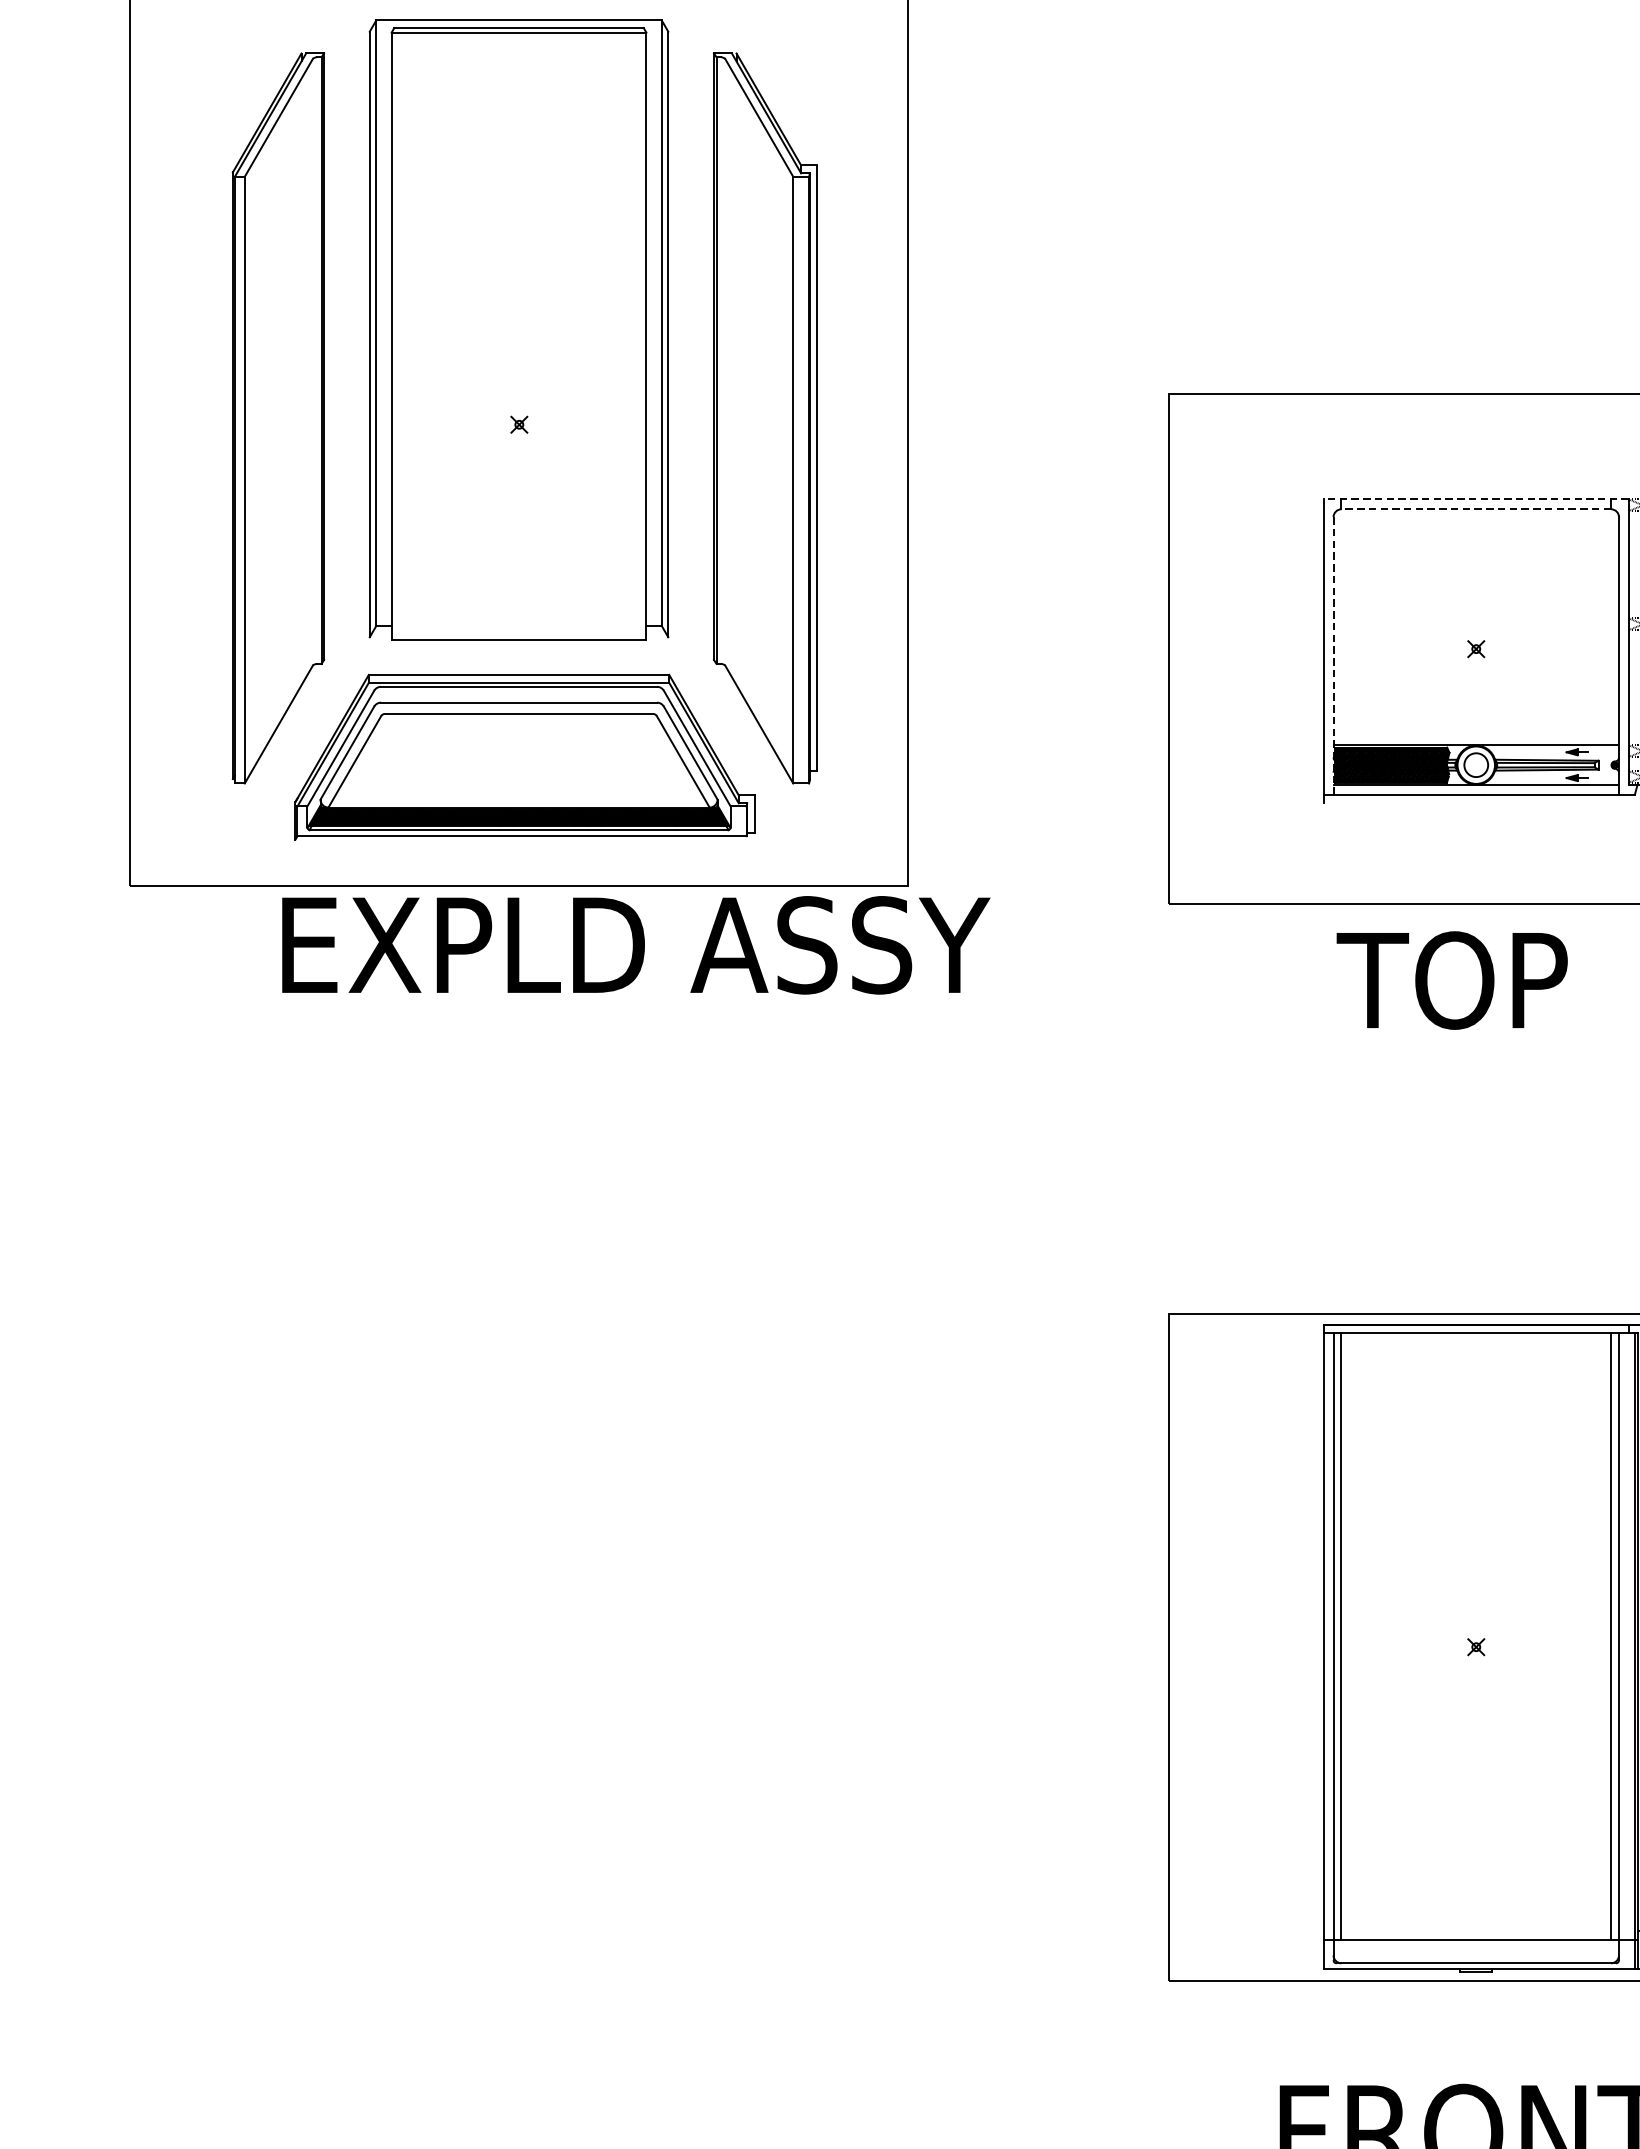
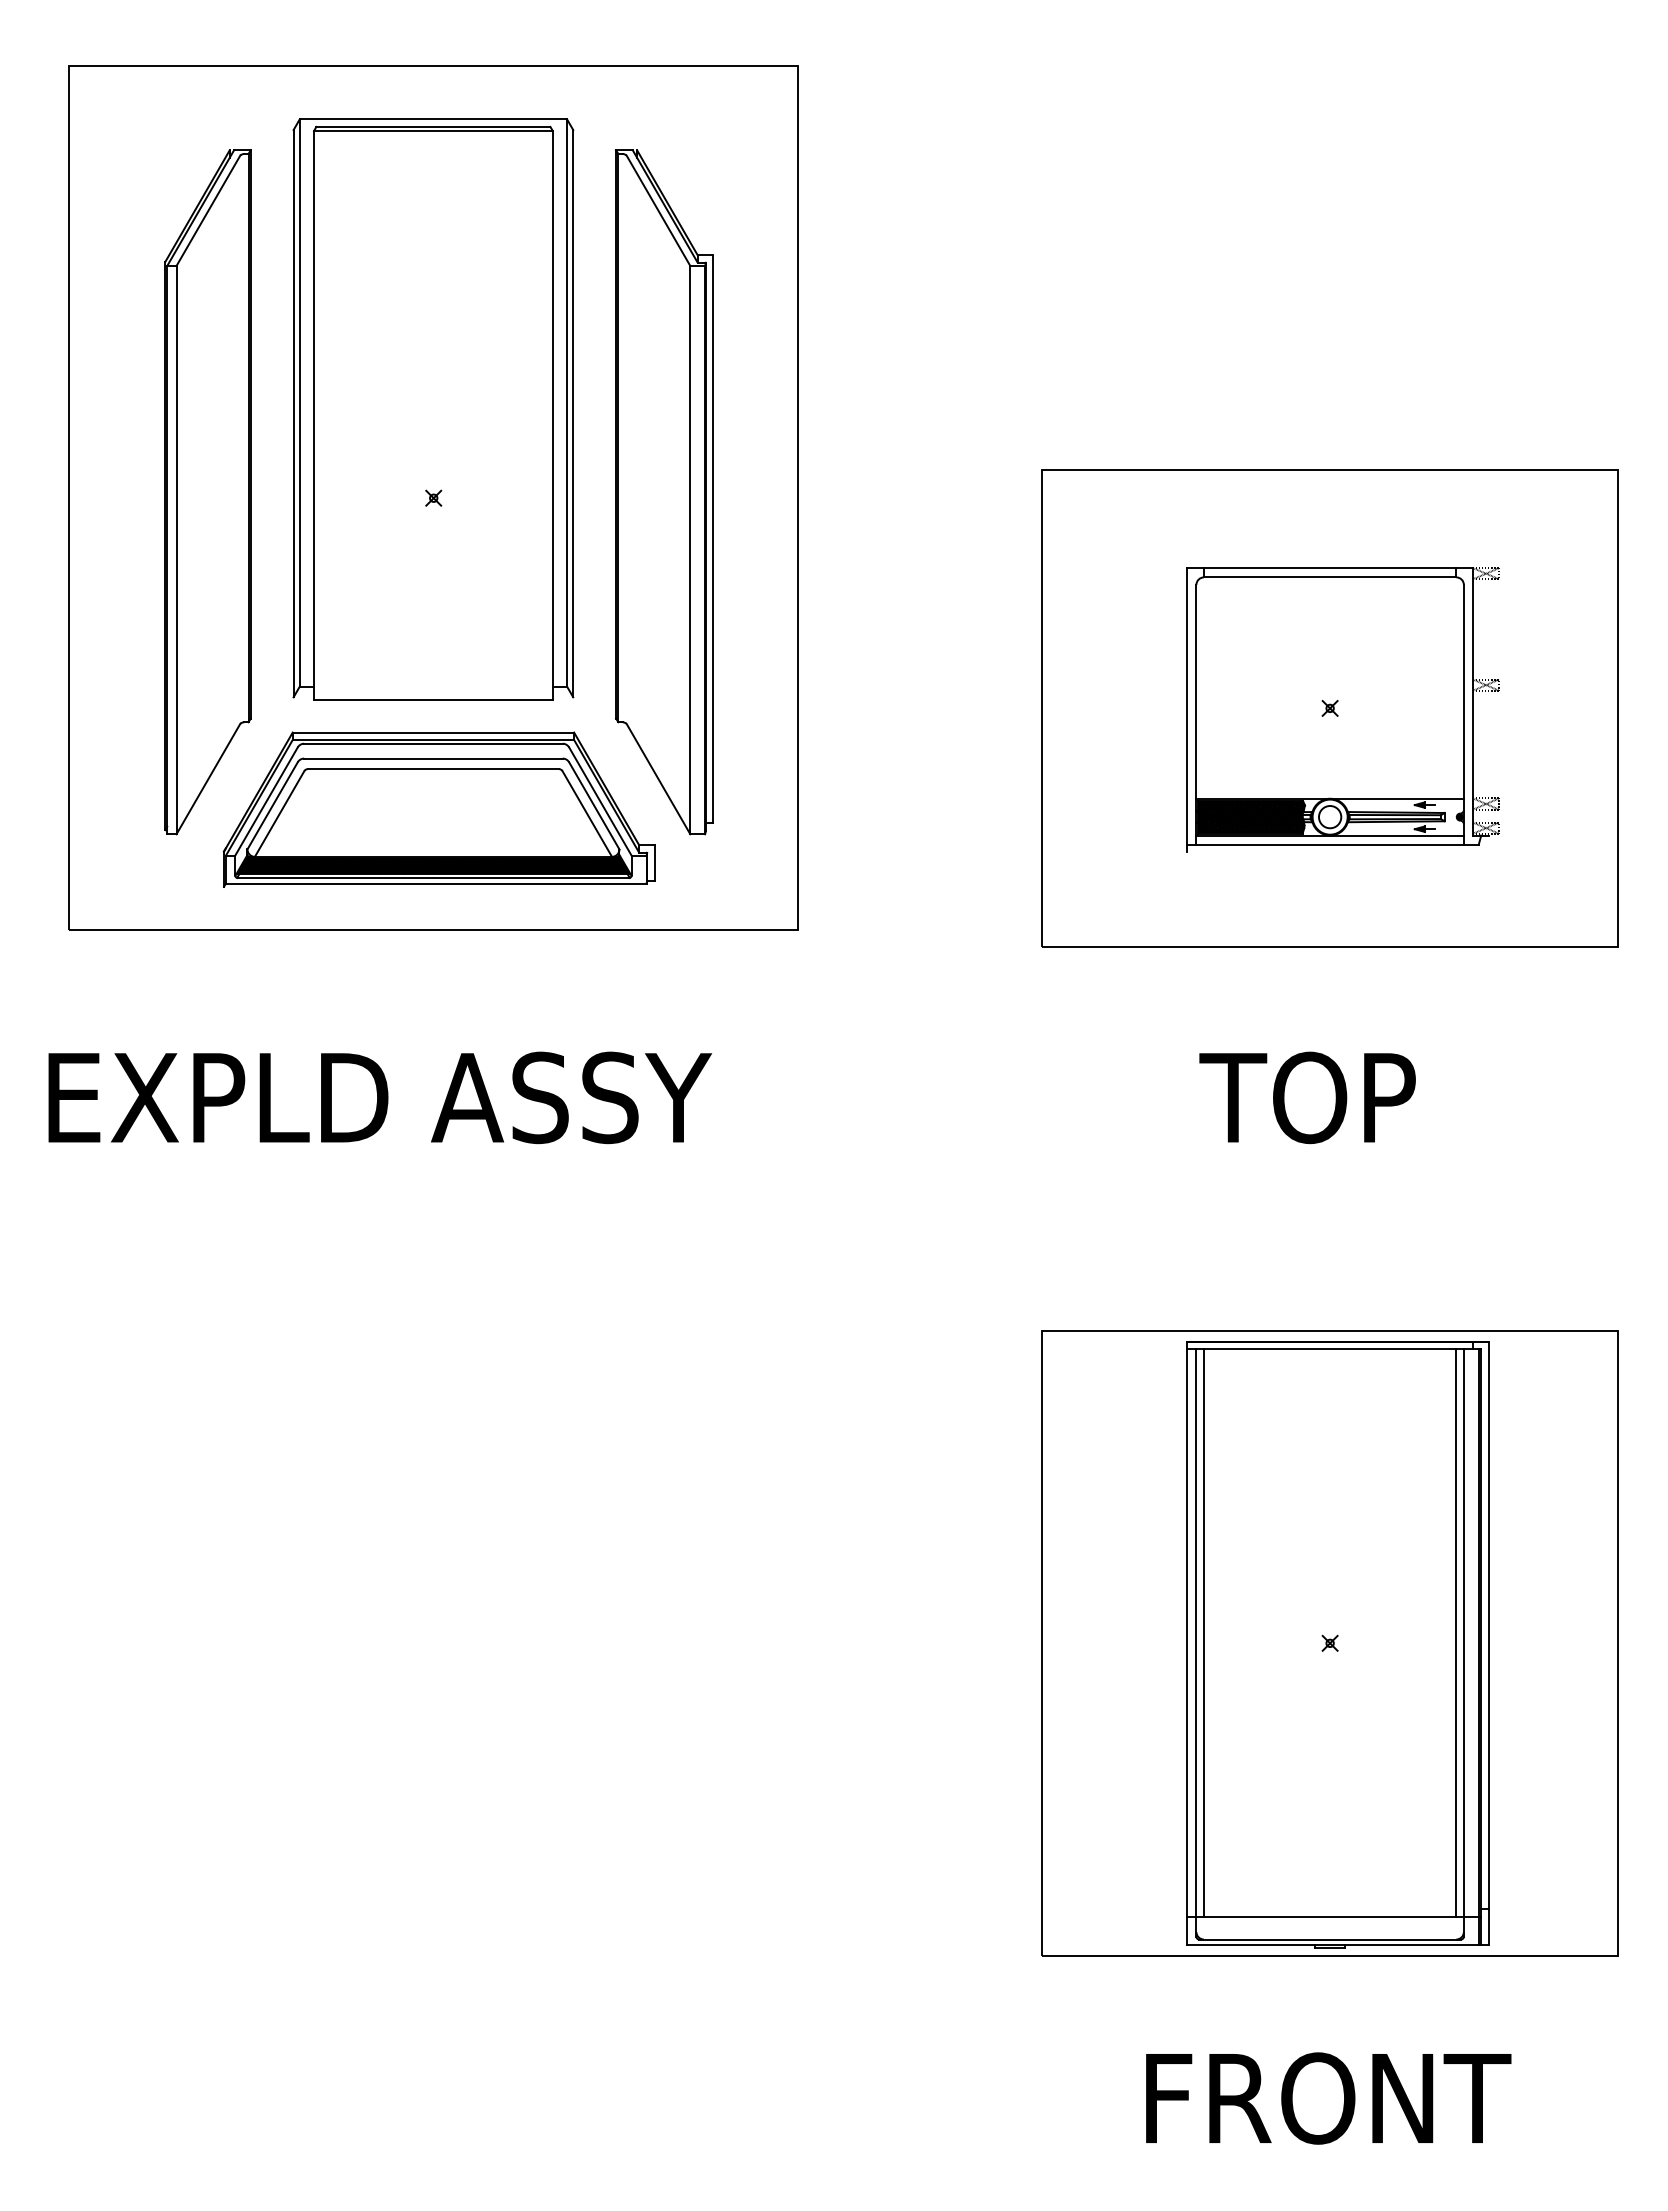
line: (1475, 499) -> (1329, 568), dashed -> solid
line: (1475, 509) -> (1329, 577), dashed -> solid
line: (1333, 655) -> (1196, 714), dashed -> solid
text: (636, 944) -> (380, 1097), moved
text: (1452, 980) -> (1307, 1097), moved

